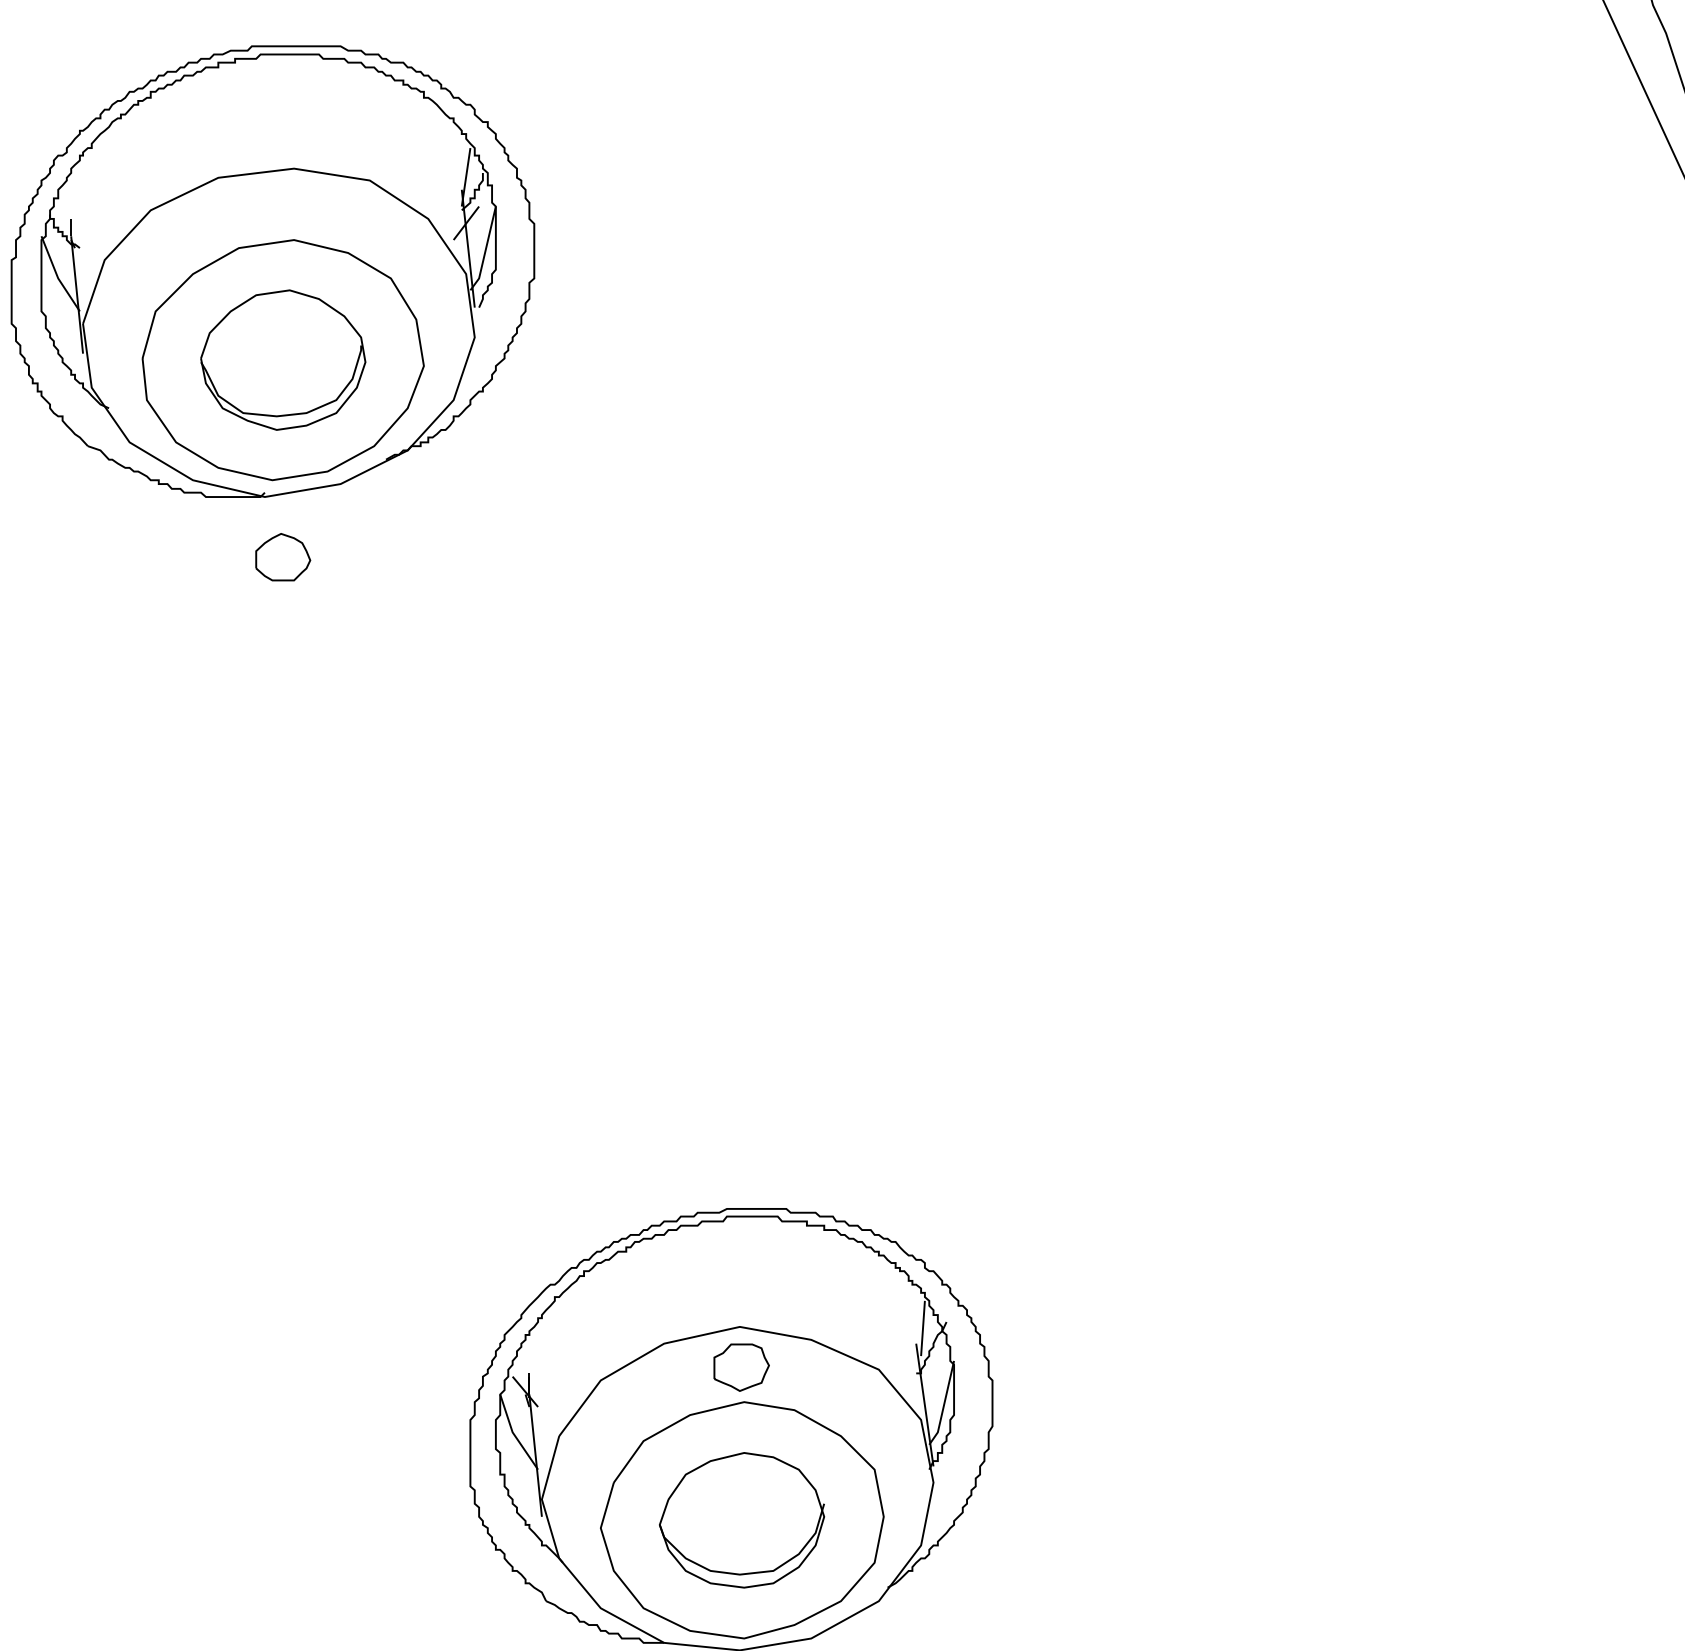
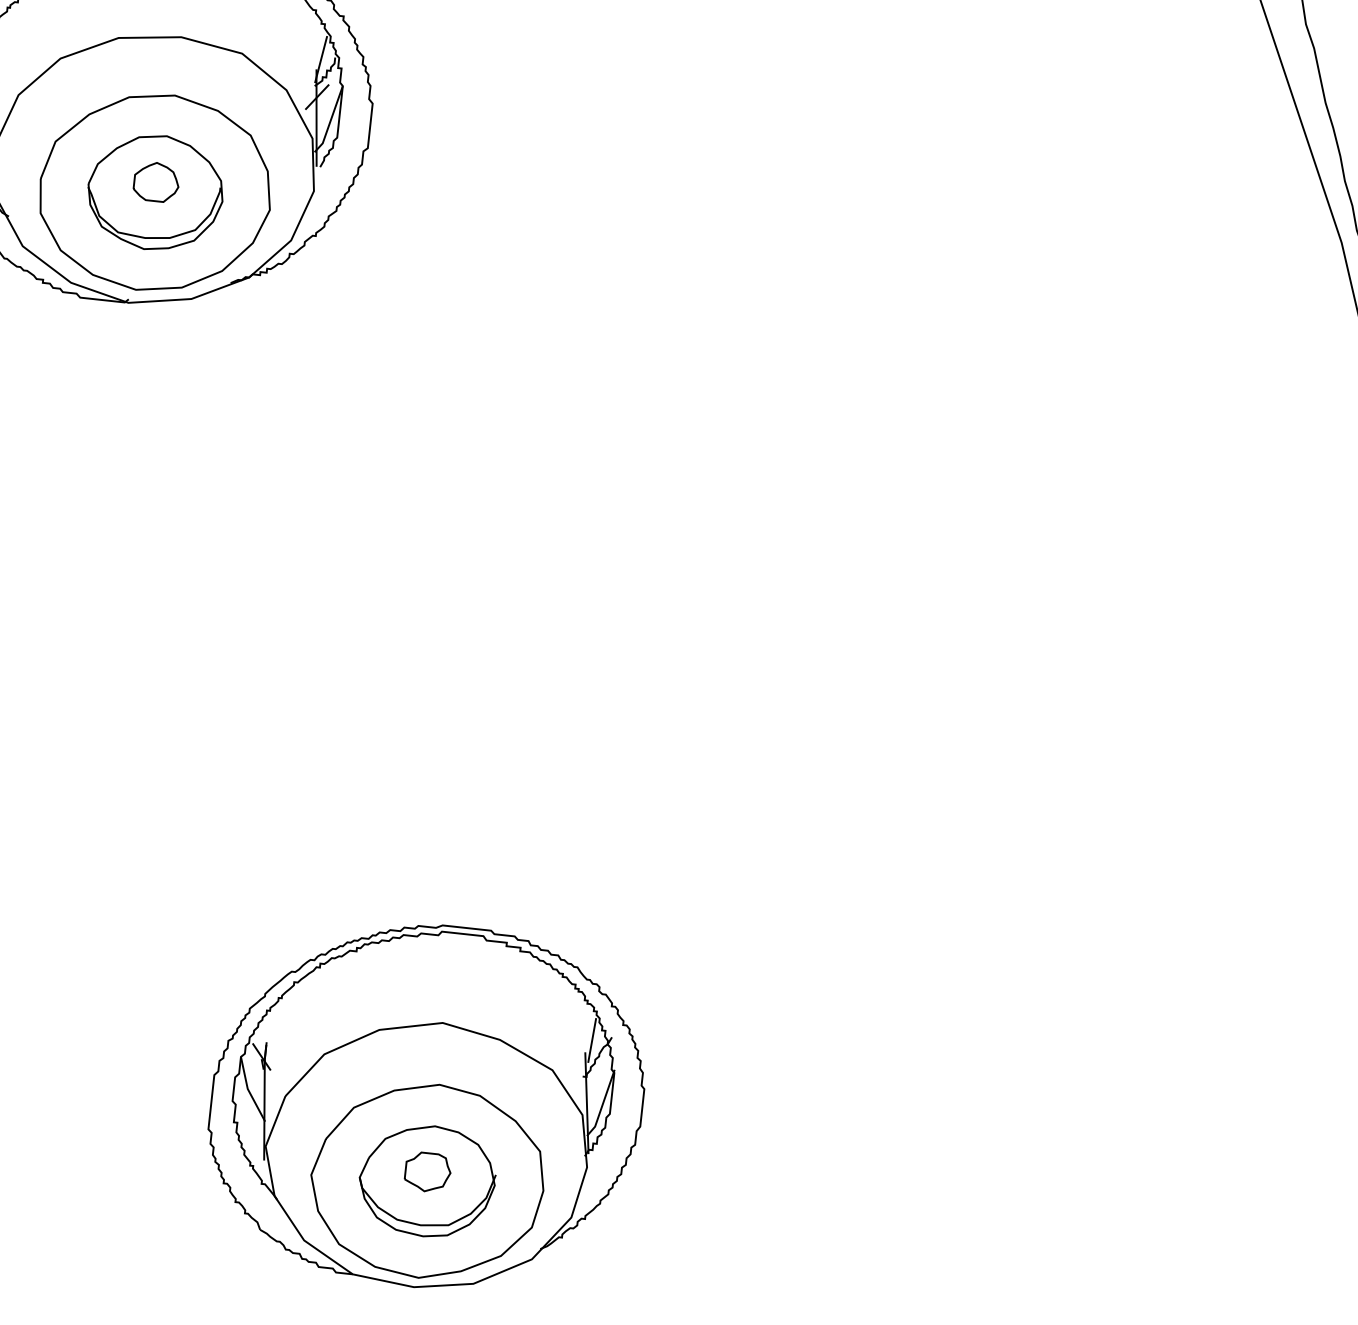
part: (283, 557) -> (156, 182), moved
part: (741, 1367) -> (427, 1172), moved

